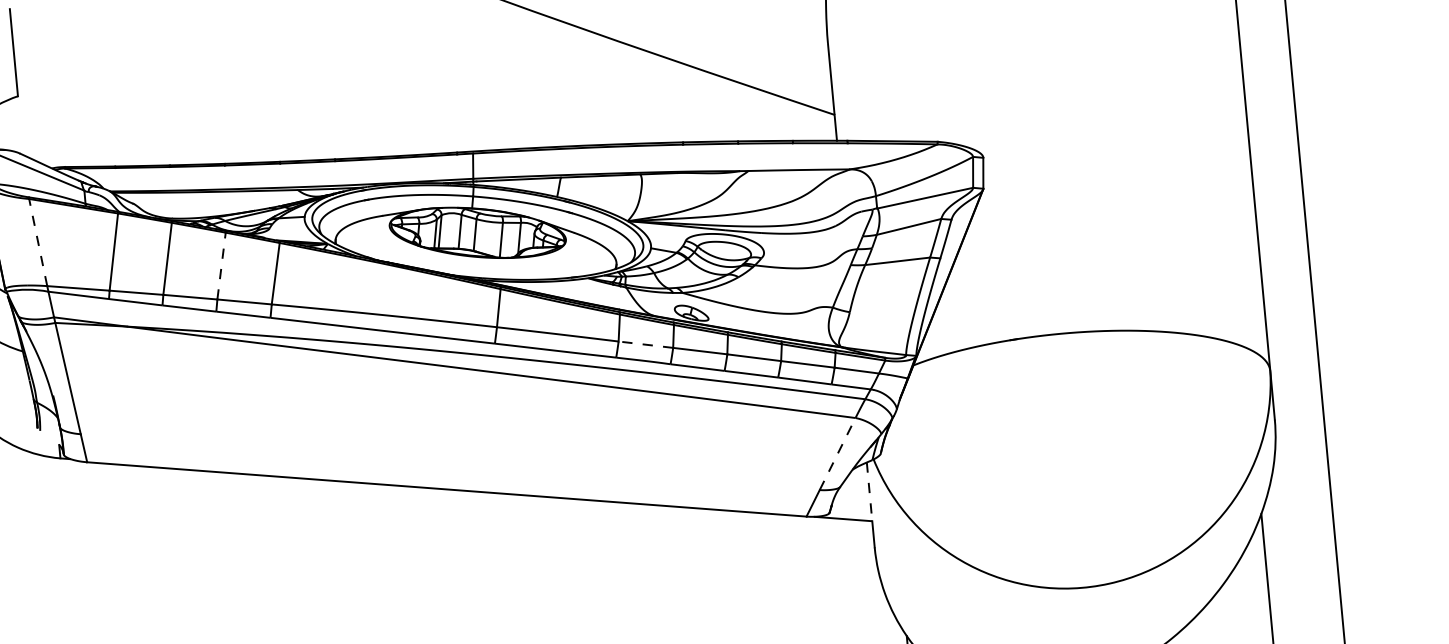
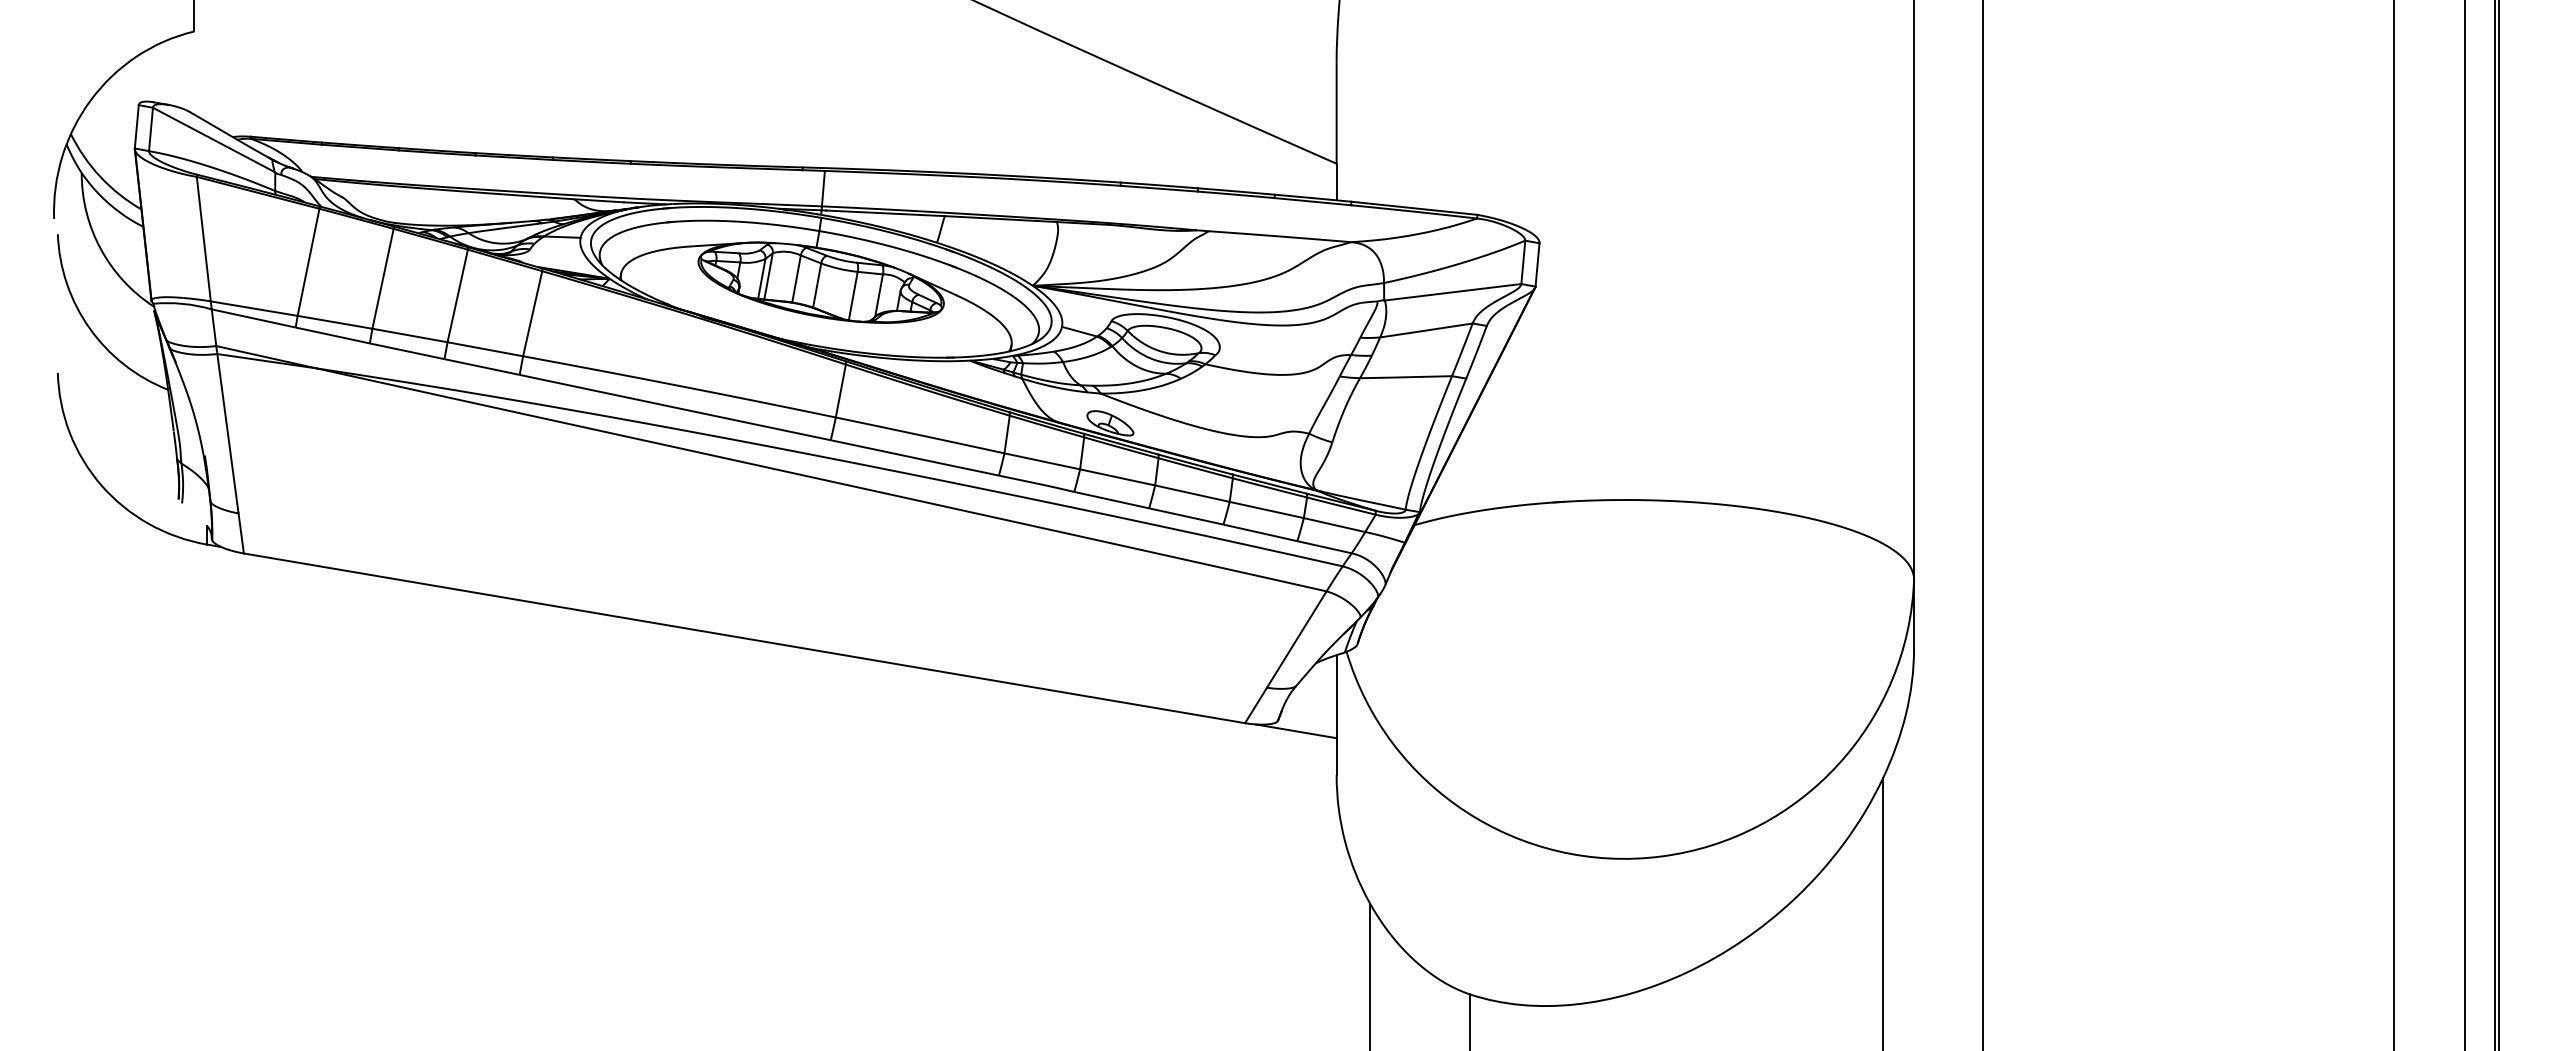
line: (38, 242) -> (203, 239), dashed -> solid
line: (221, 265) -> (457, 295), dashed -> solid
line: (646, 344) -> (1042, 461), dashed -> solid
line: (837, 454) -> (1296, 639), dashed -> solid
line: (869, 491) -> (1336, 696), dashed -> solid

